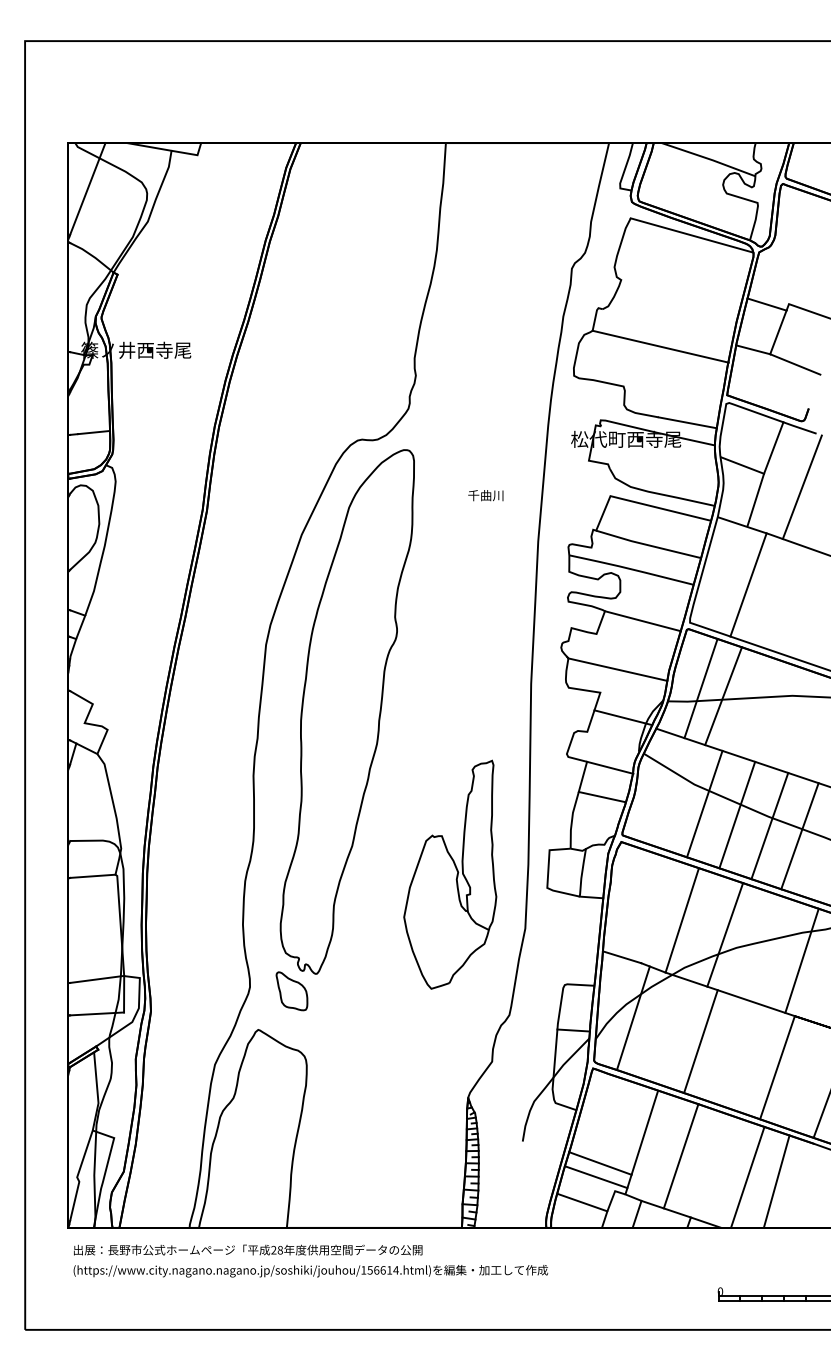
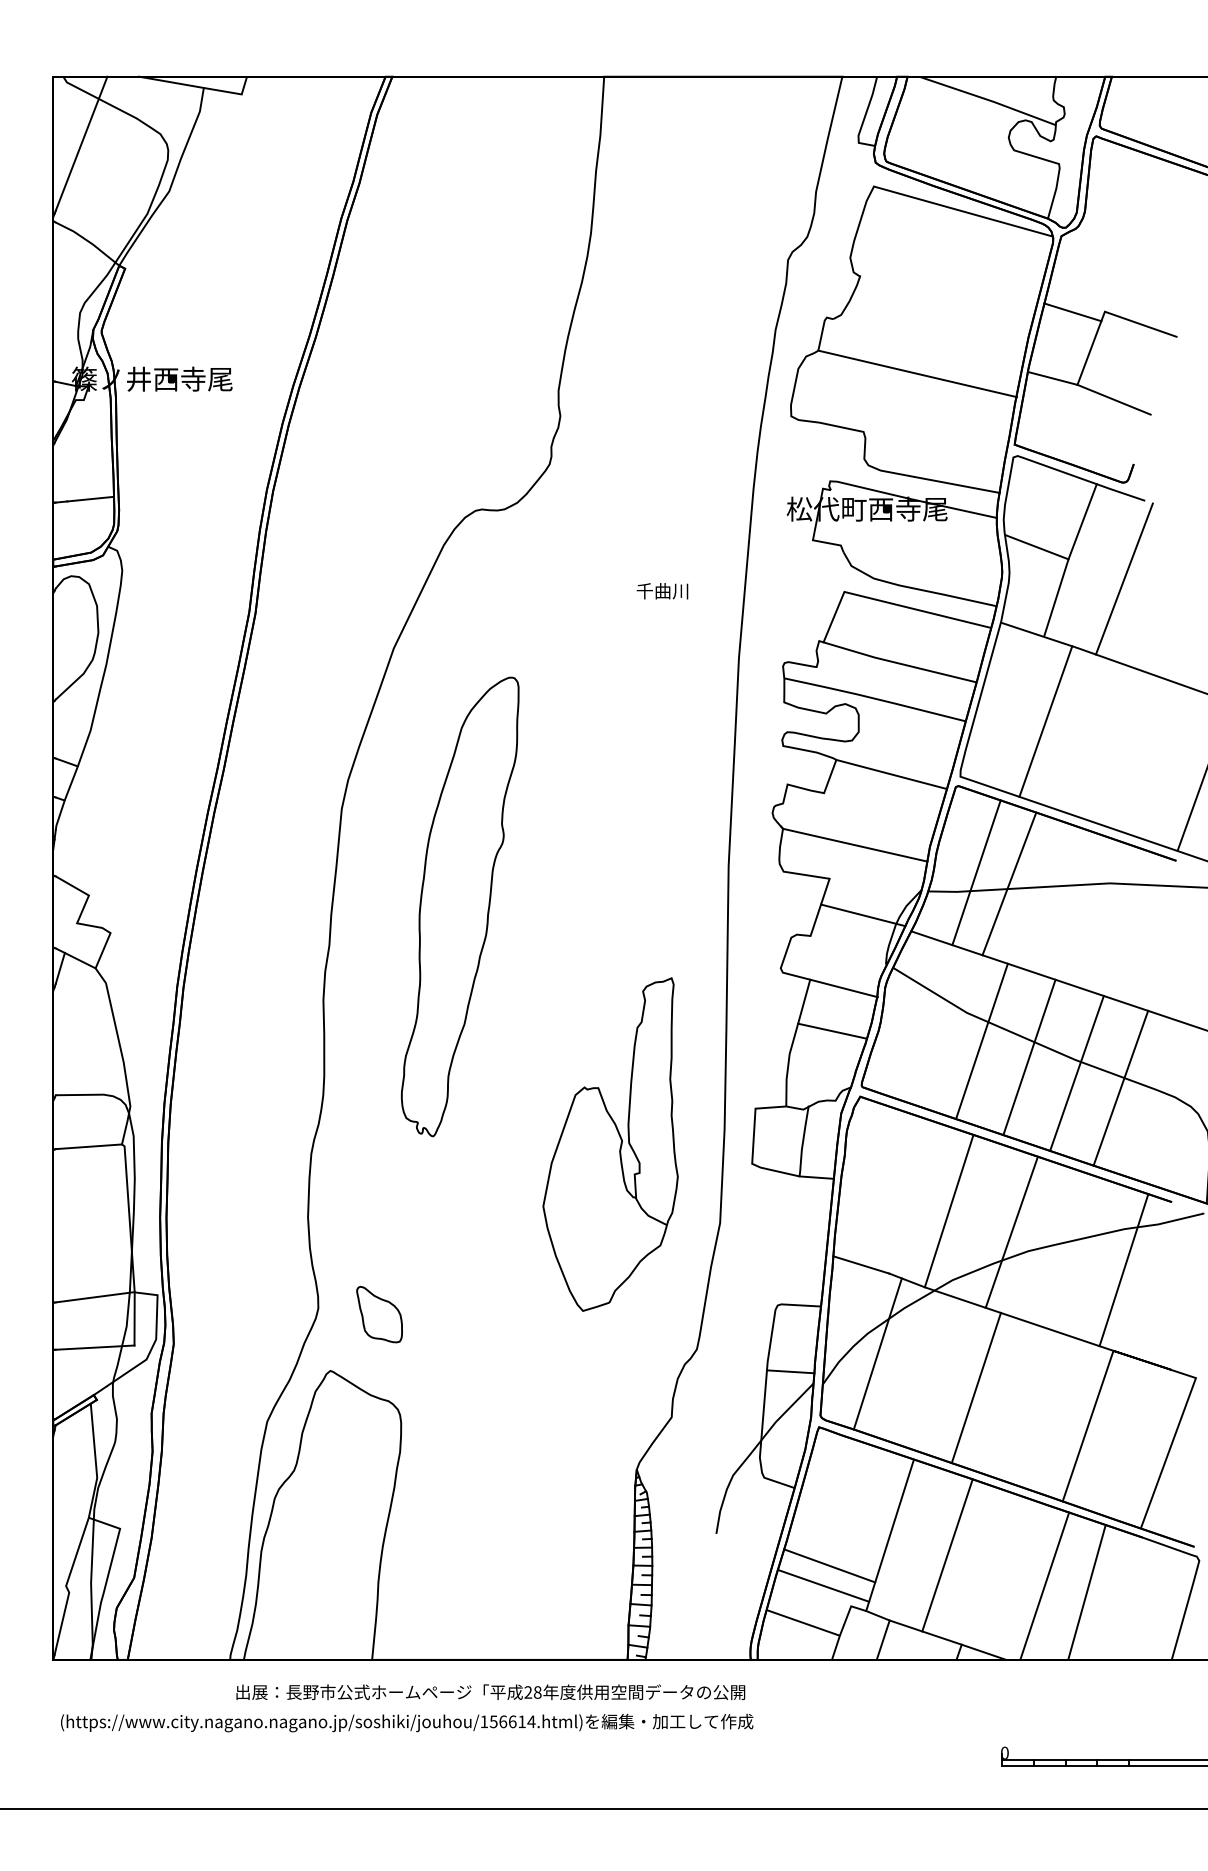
part: (346, 711) -> (459, 906), size x0.6
text: (248, 1249) -> (491, 1691), moved

